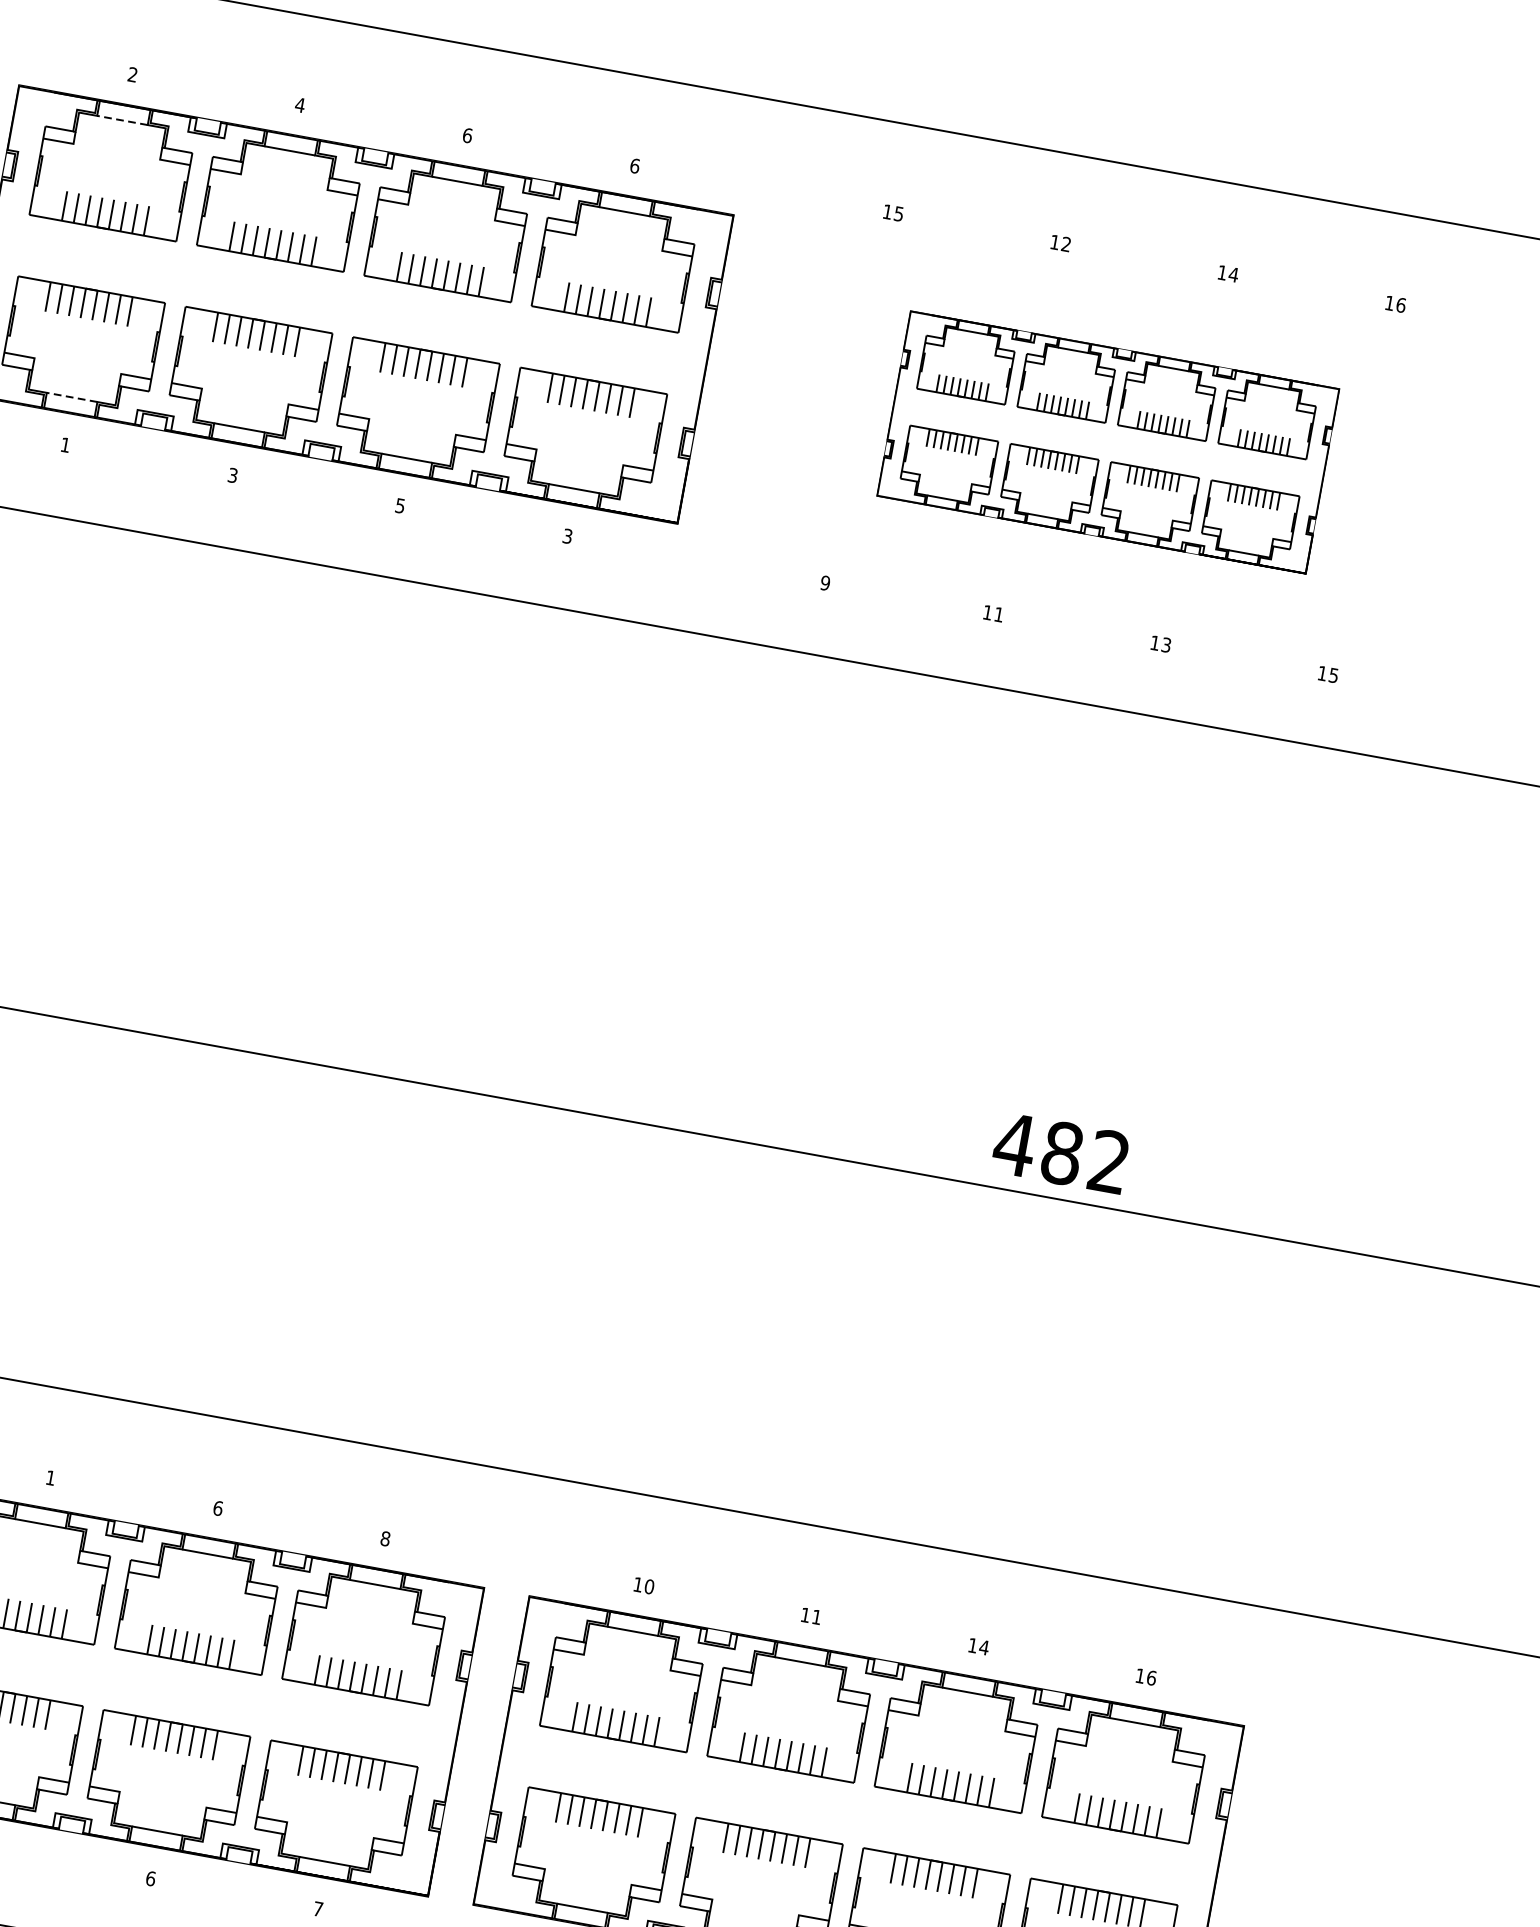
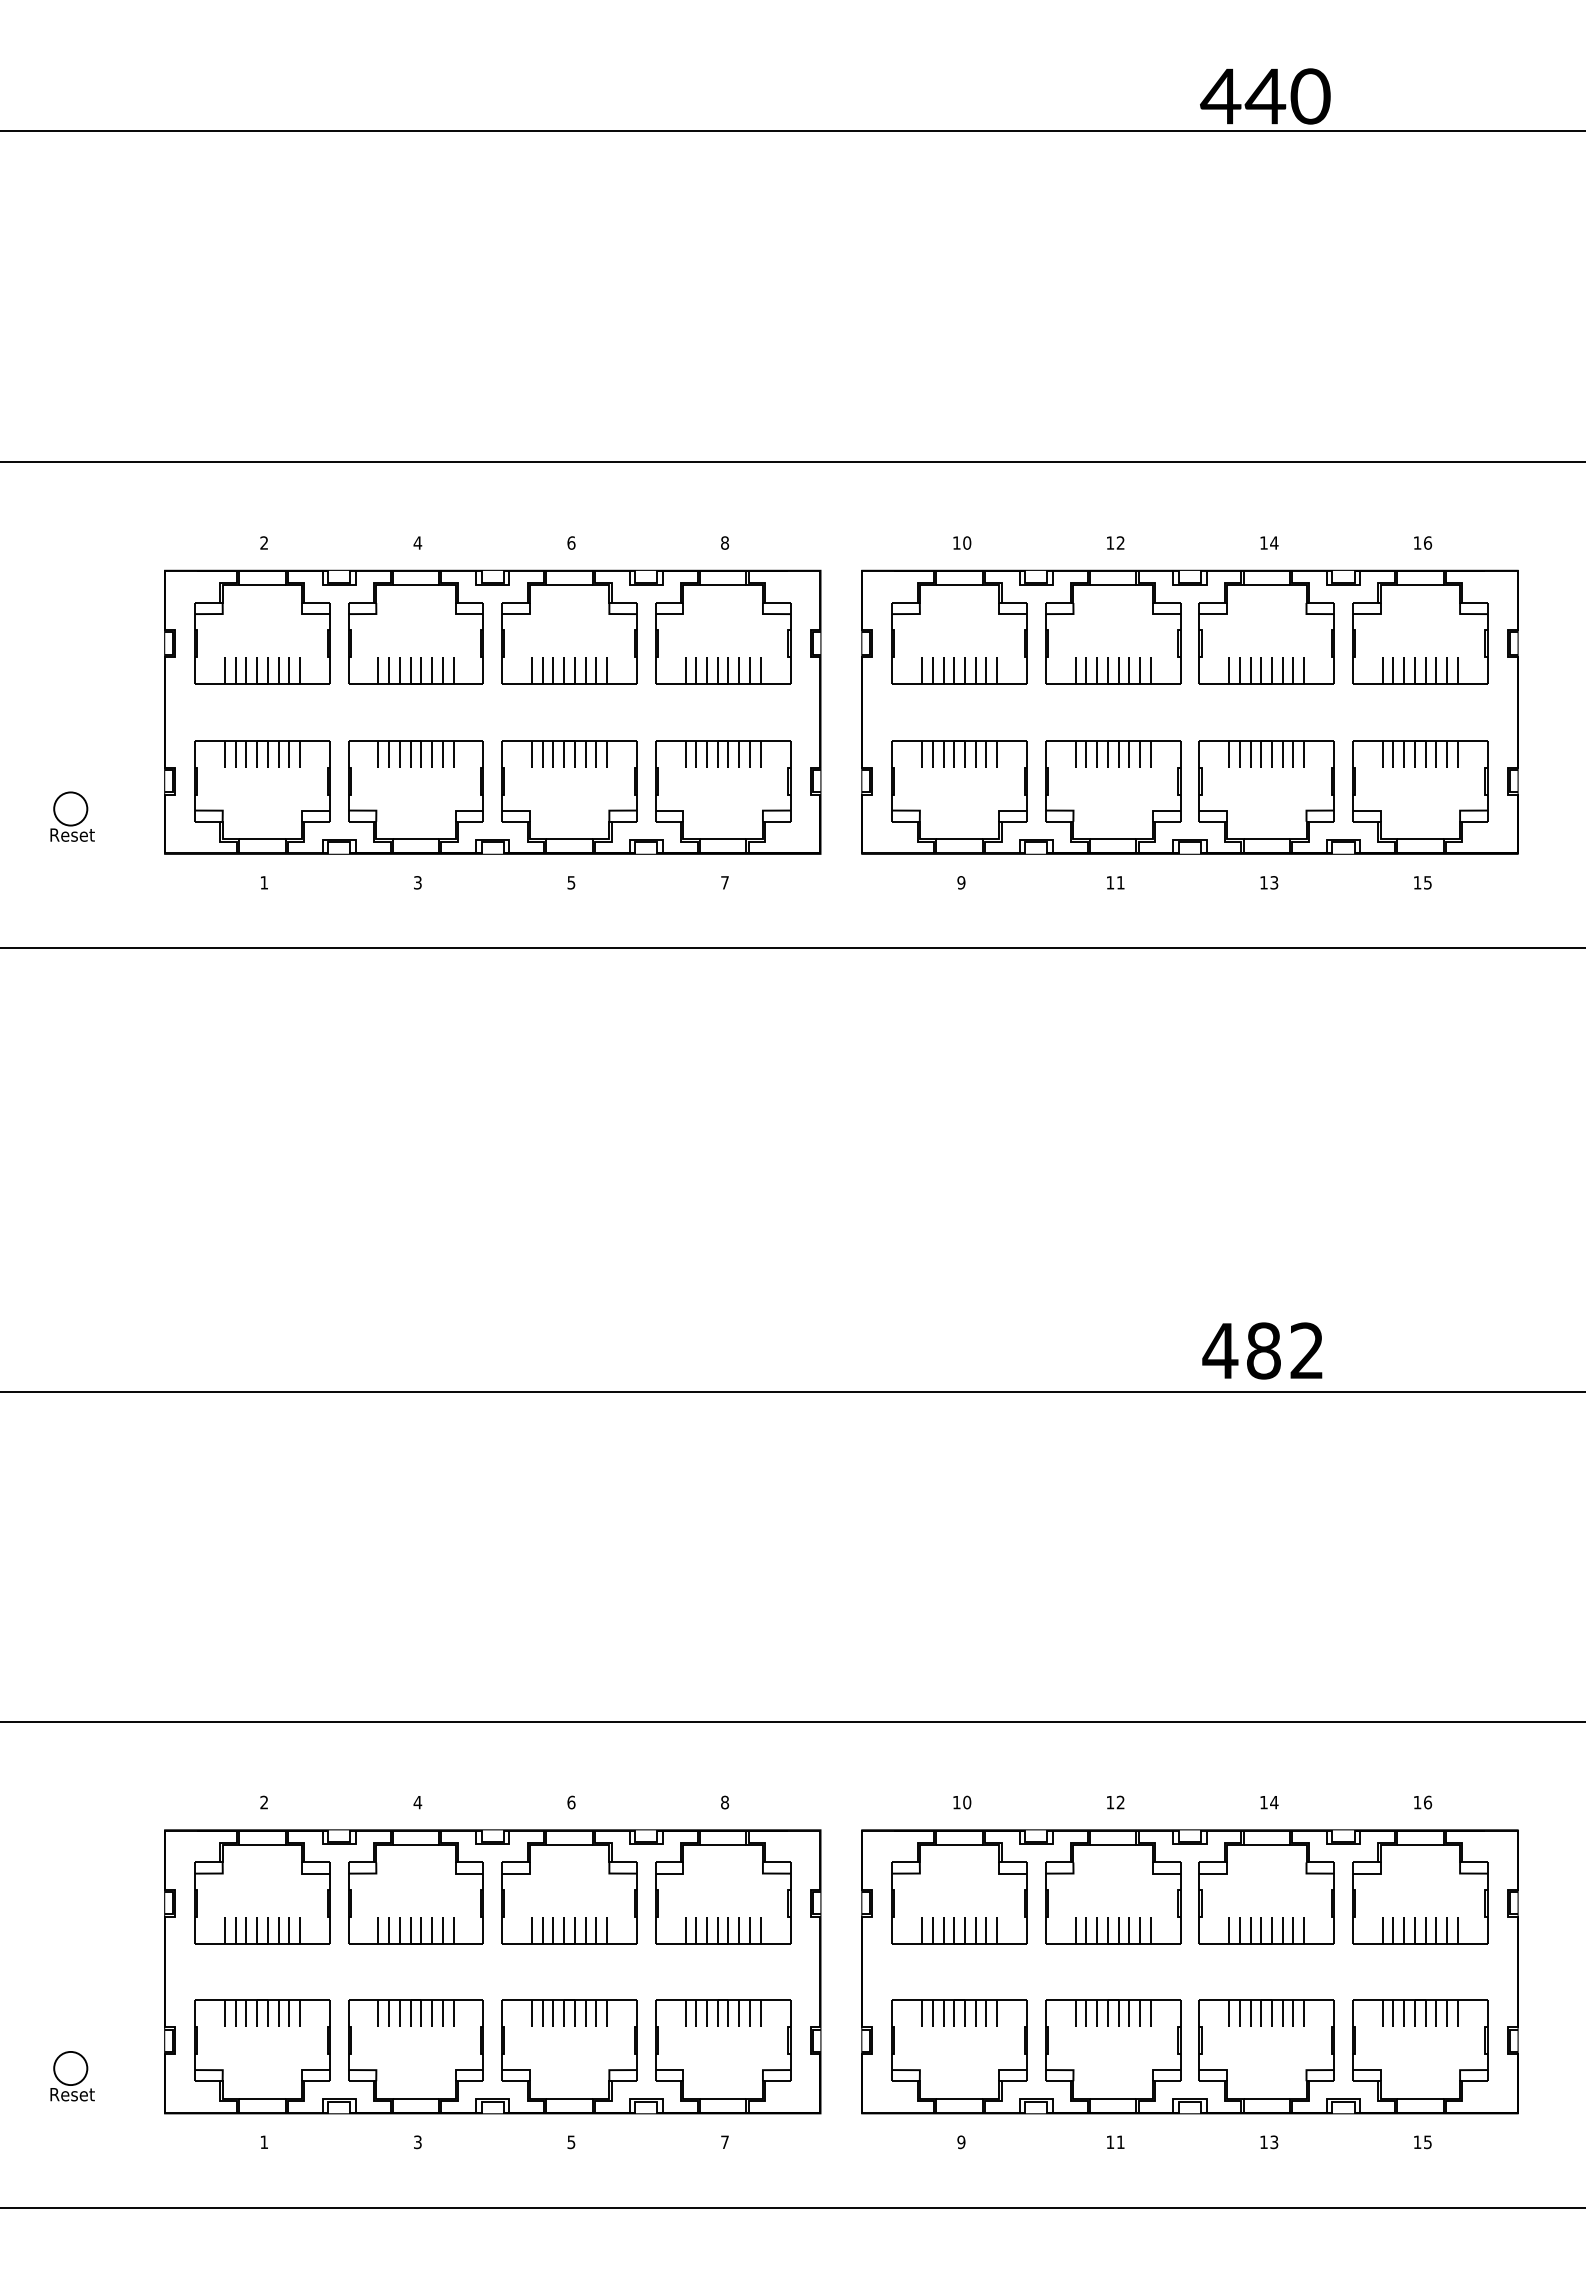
line: (121, 120) -> (261, 585), dashed -> solid
text: (635, 165) -> (725, 542), 6 -> 8
text: (899, 213) -> (967, 542), 15 -> 10
line: (71, 397) -> (261, 839), dashed -> solid
part: (1107, 441) -> (1189, 711), size x1.67
text: (567, 535) -> (724, 882), 3 -> 7
text: (50, 1477) -> (417, 1802), 1 -> 4
text: (816, 1617) -> (1120, 1802), 11 -> 12
text: (150, 1878) -> (571, 2142), 6 -> 5

